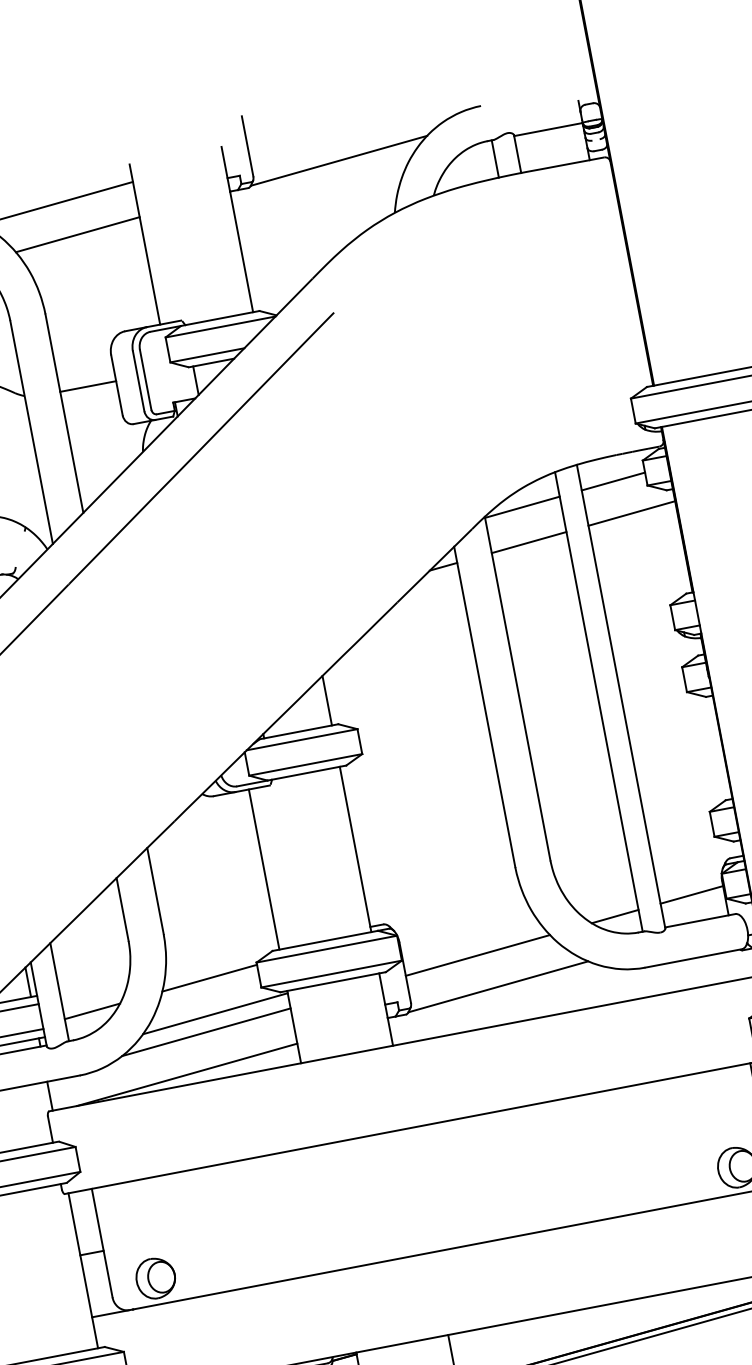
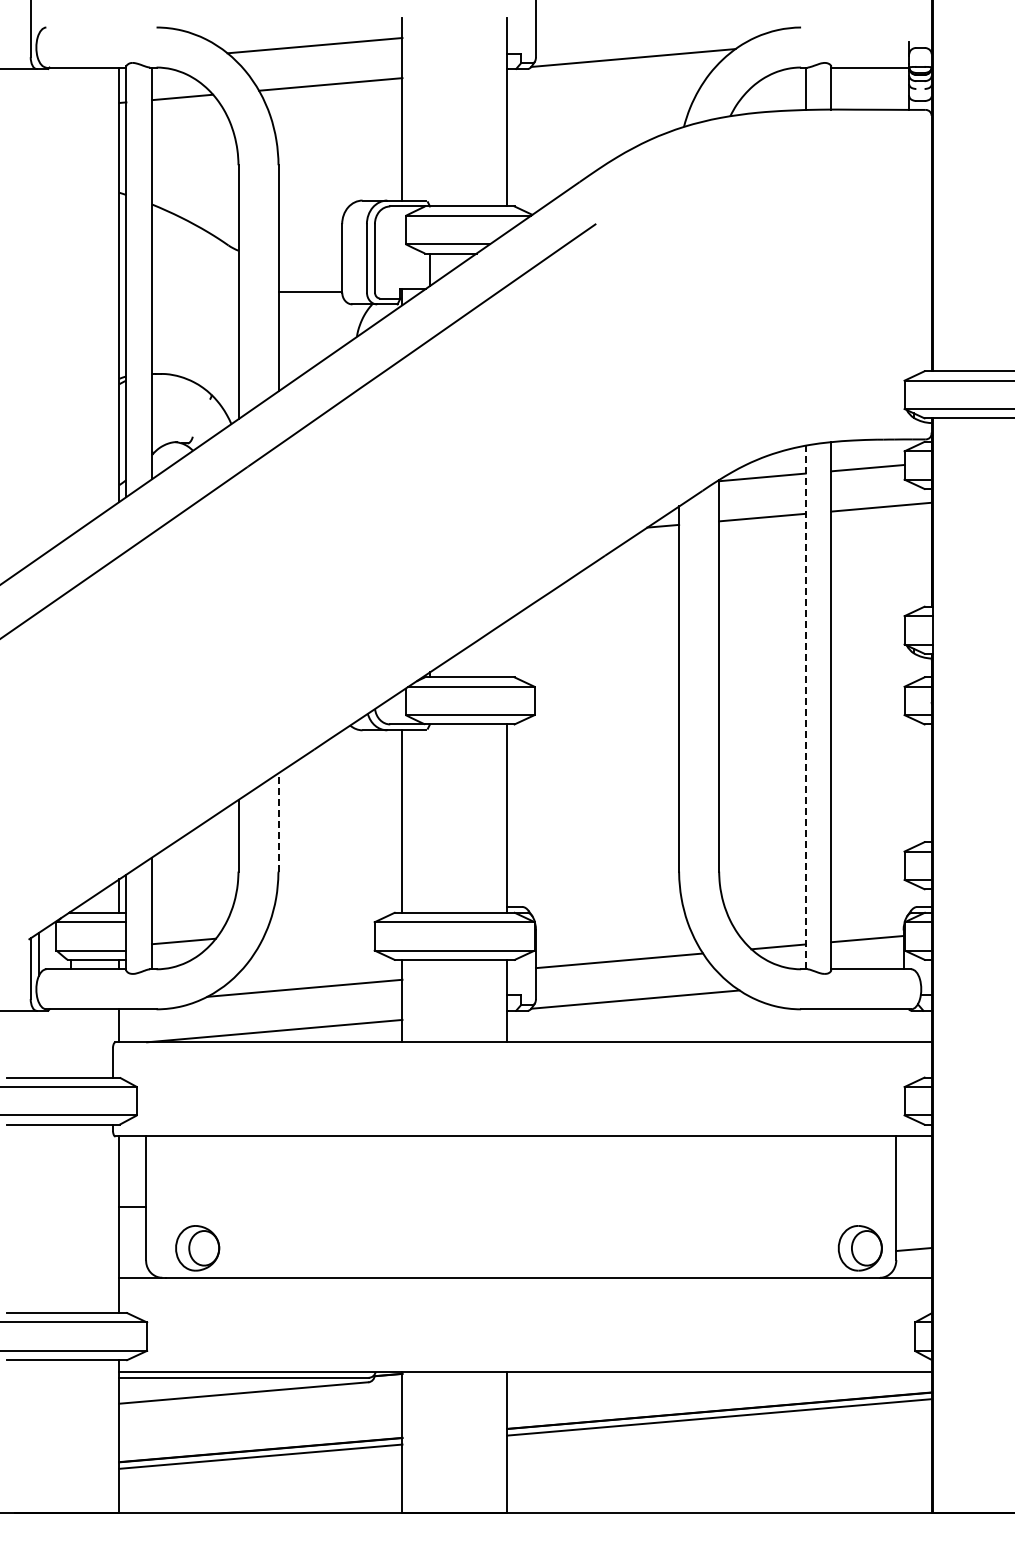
line: (88, 386) -> (310, 291), moved
line: (327, 700) -> (507, 648), removed
line: (598, 702) -> (805, 707), solid -> dashed
line: (155, 891) -> (278, 822), solid -> dashed
line: (209, 978) -> (319, 929), removed
line: (215, 1013) -> (318, 969), removed

